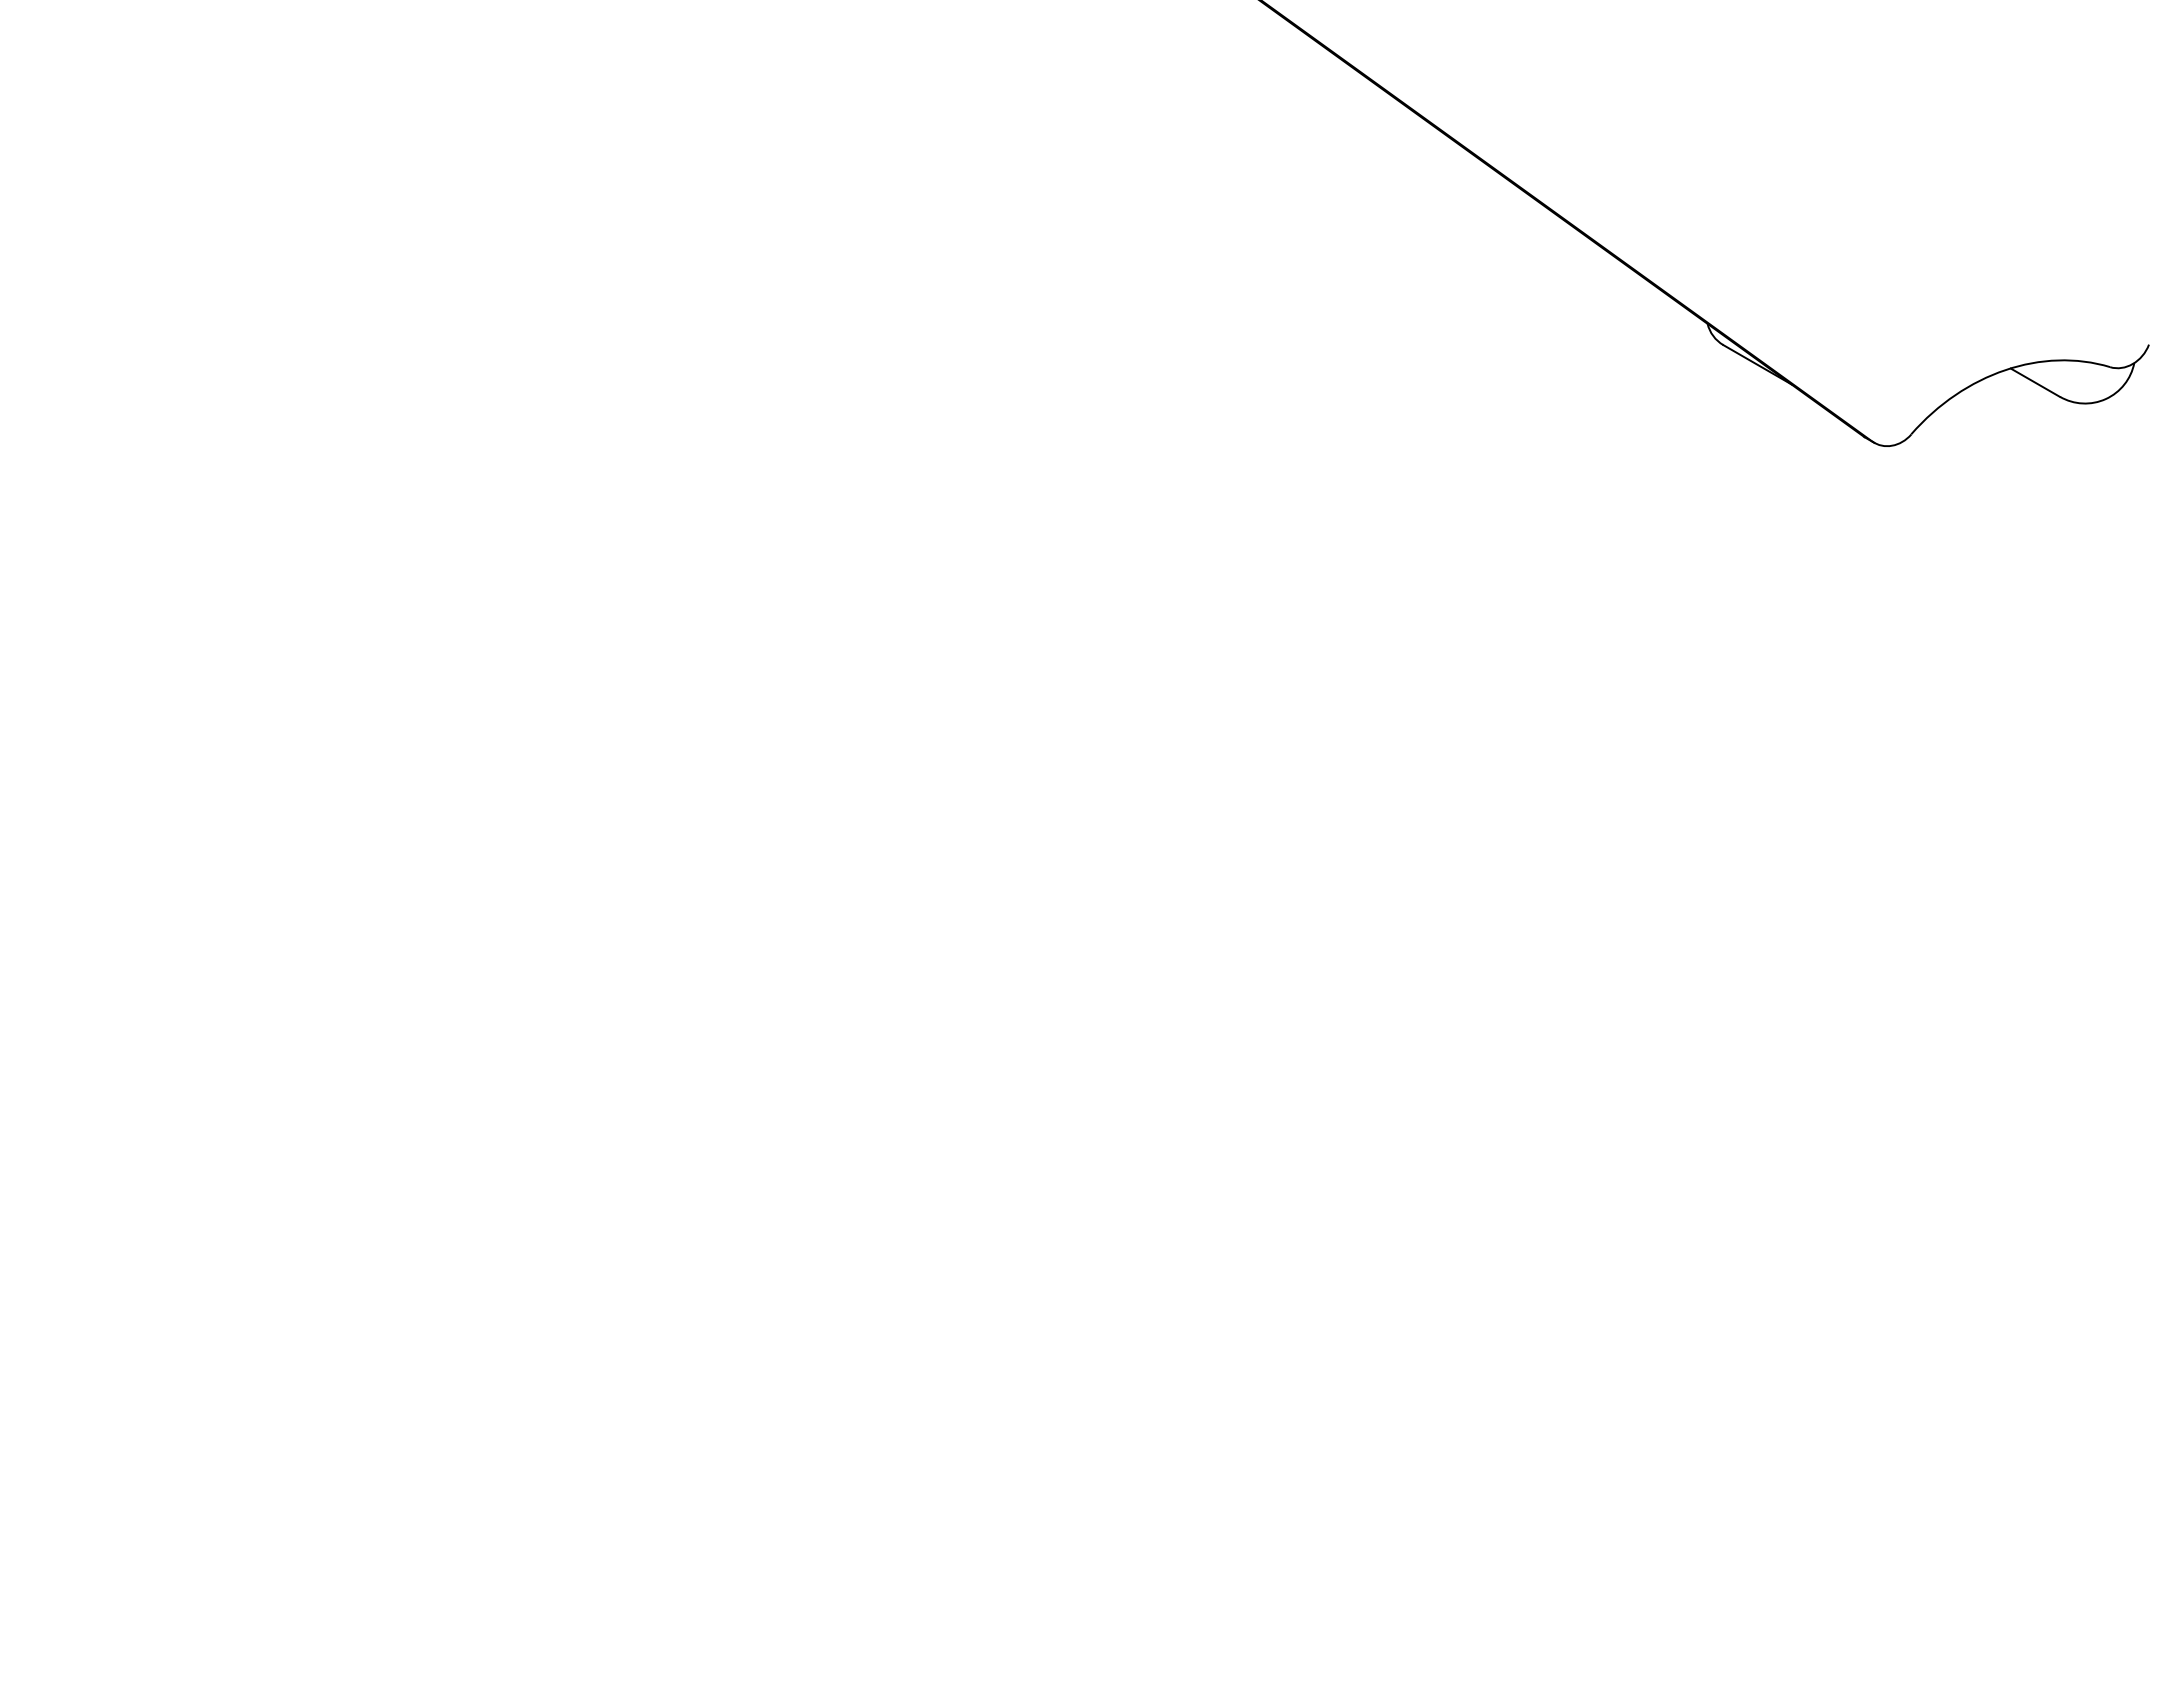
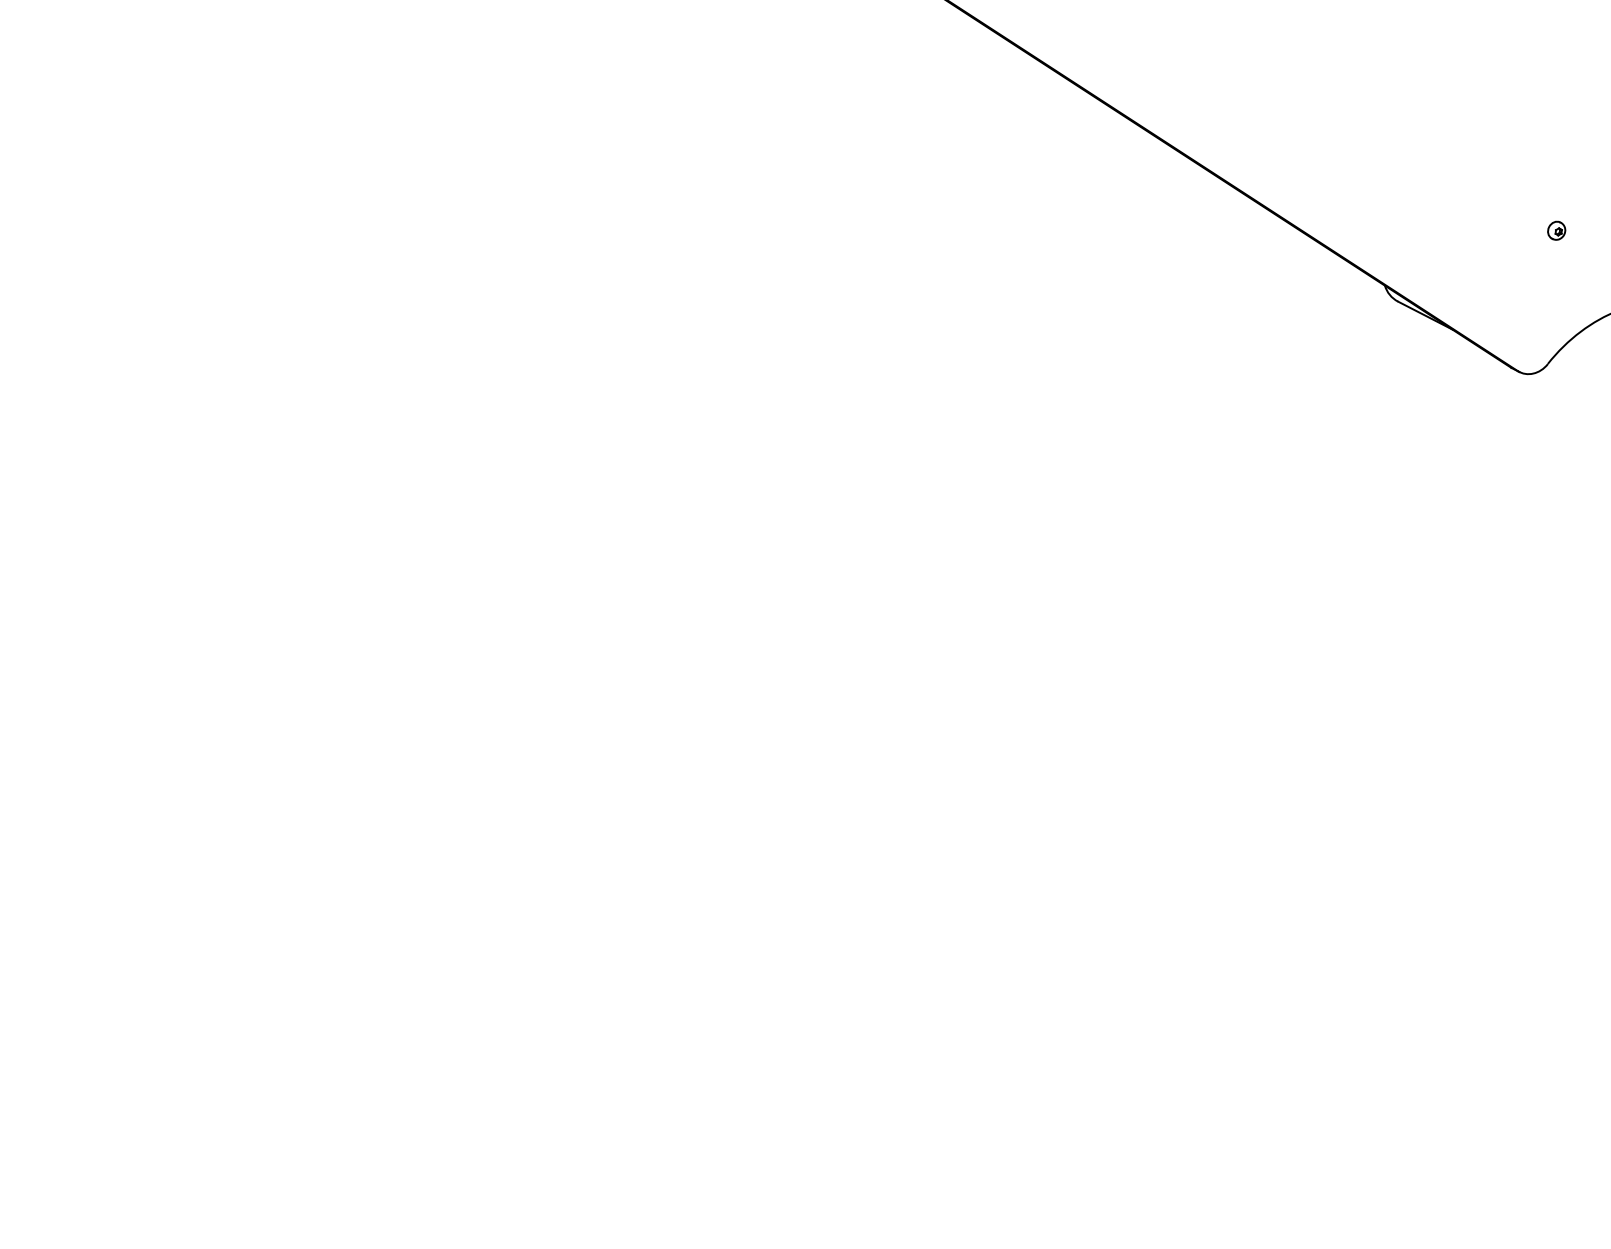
part: (1930, 263) -> (1556, 230), added

